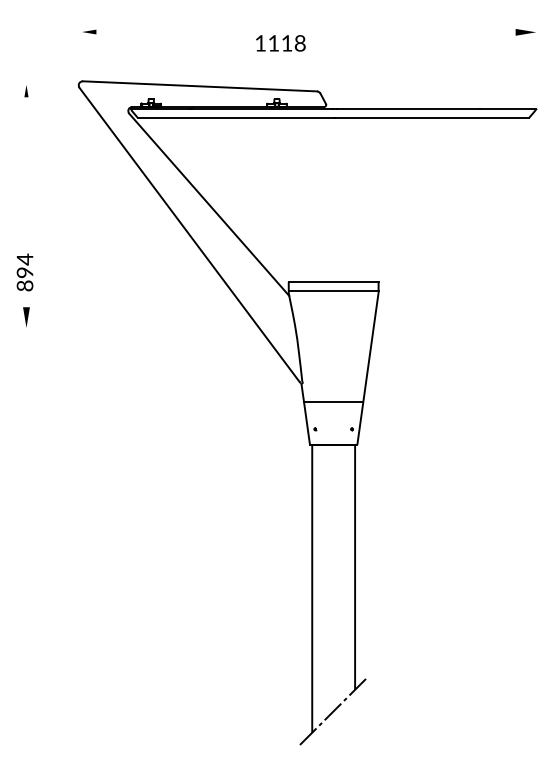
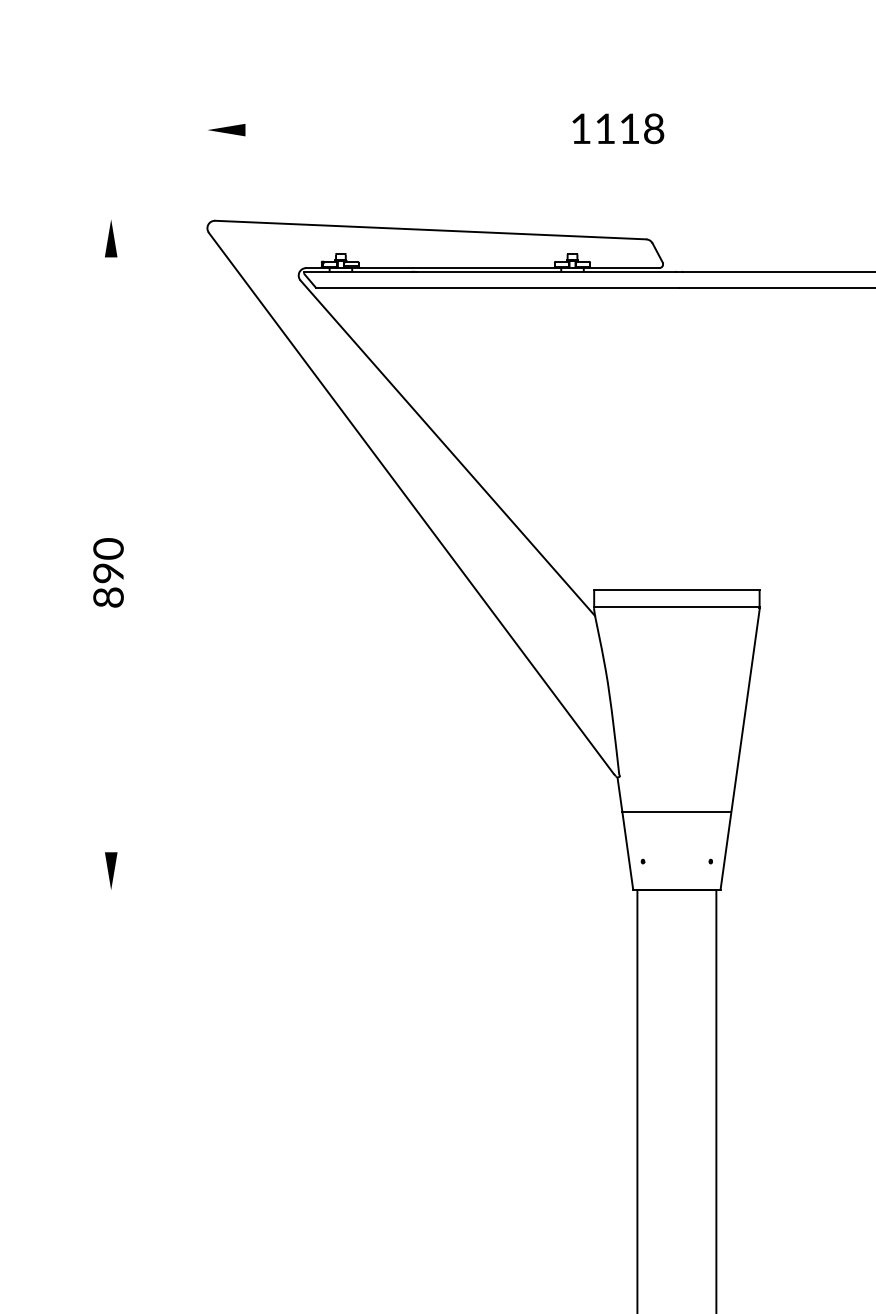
part: (89, 31) -> (227, 129), size x1.43
text: (280, 43) -> (617, 129), moved
part: (26, 91) -> (111, 239), size x1.67
text: (24, 259) -> (107, 548), 894 -> 890
part: (26, 317) -> (111, 871), moved

